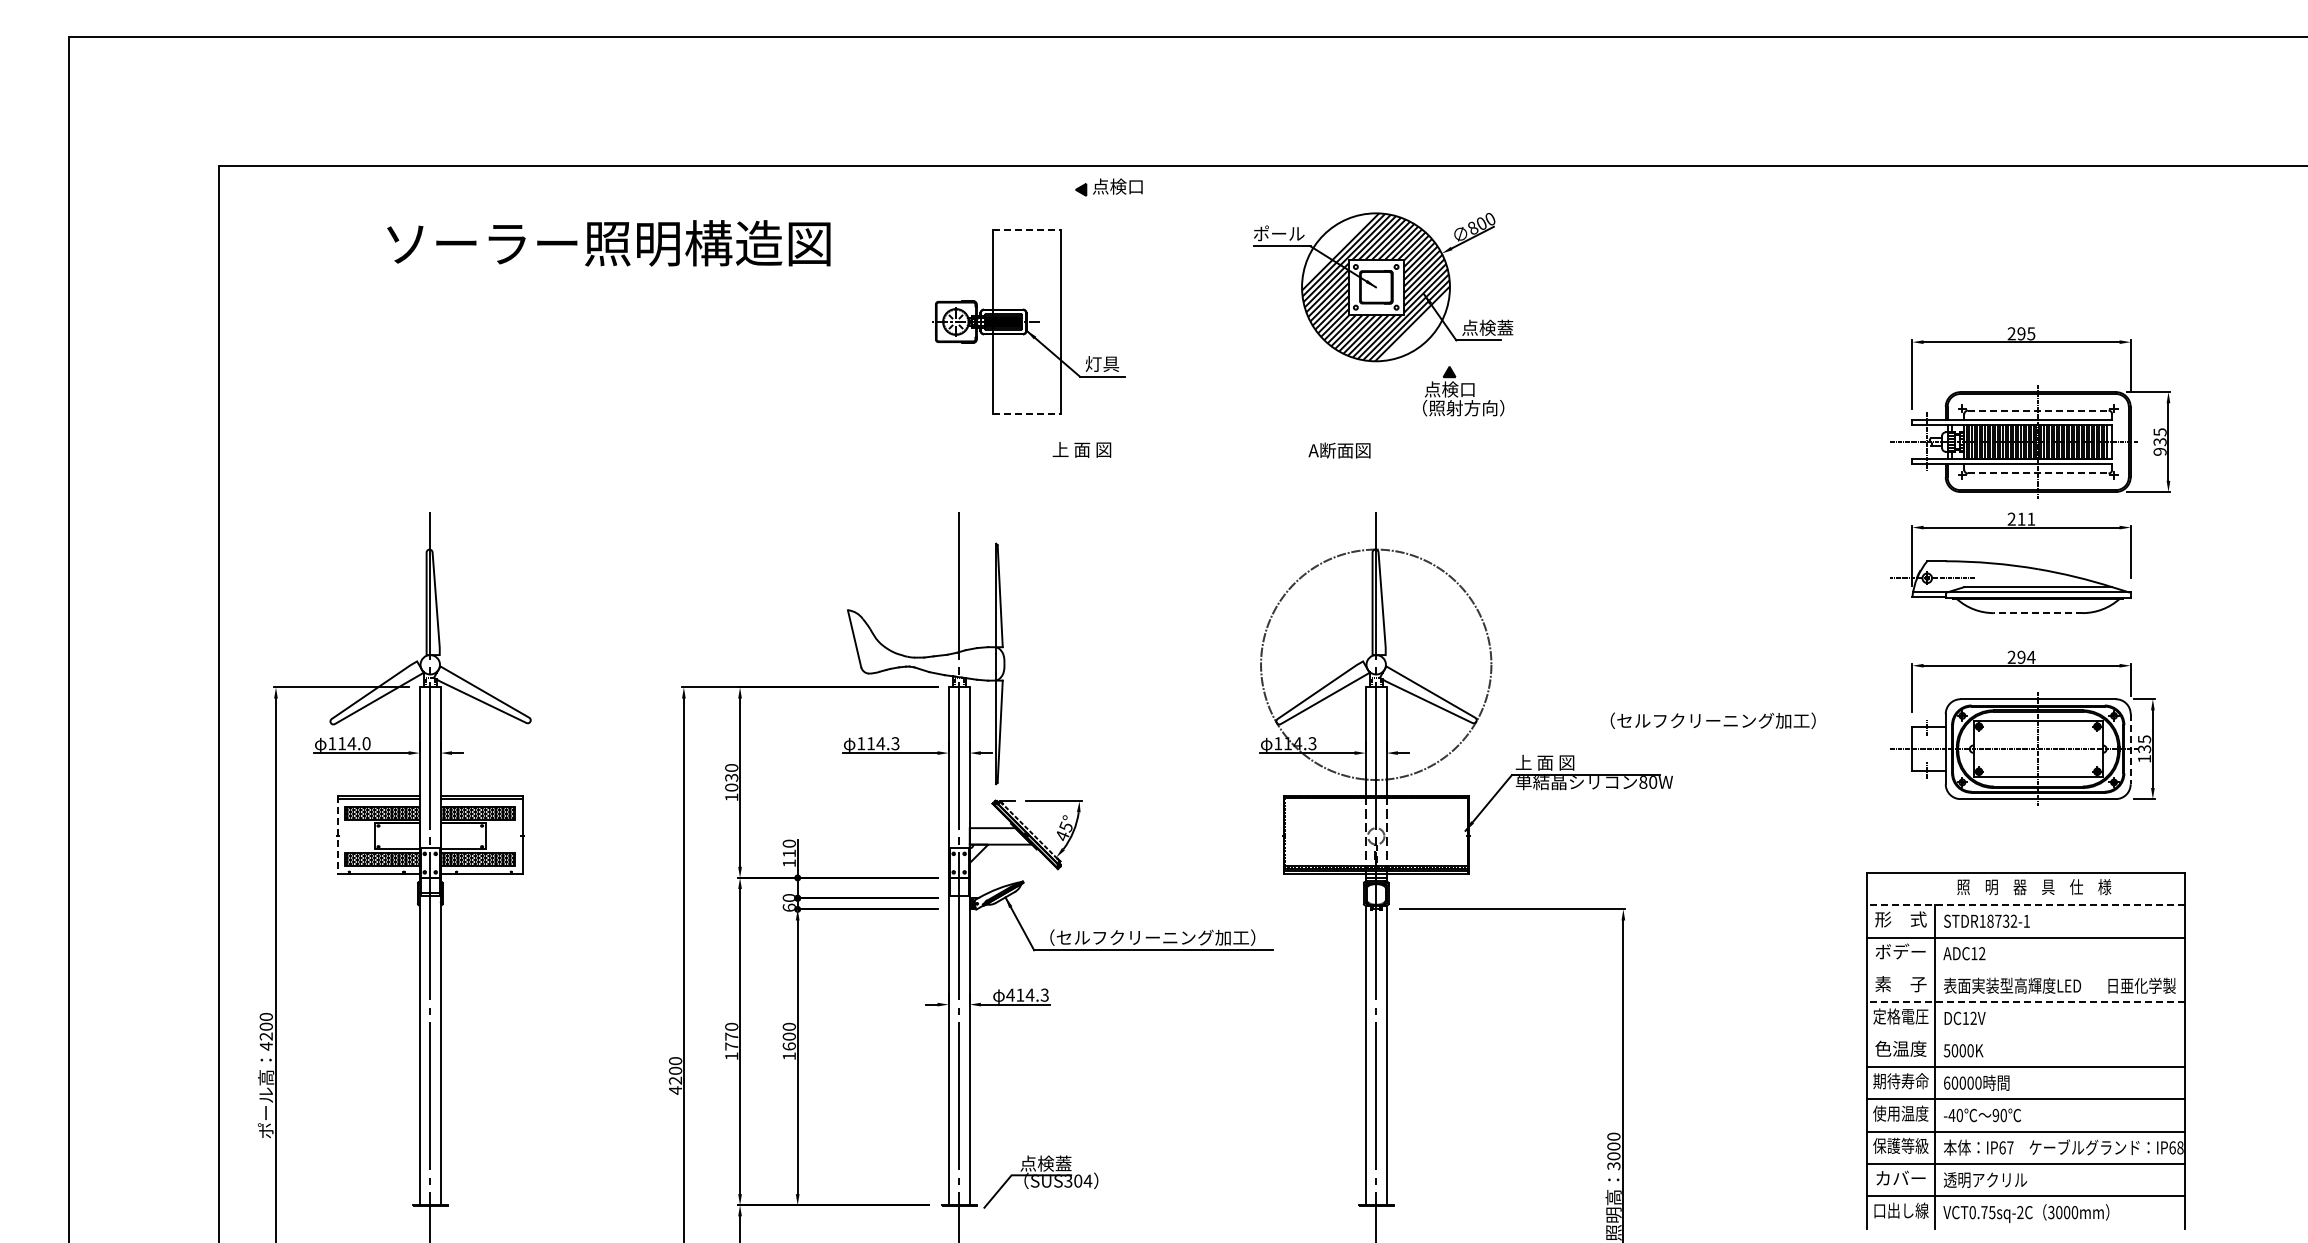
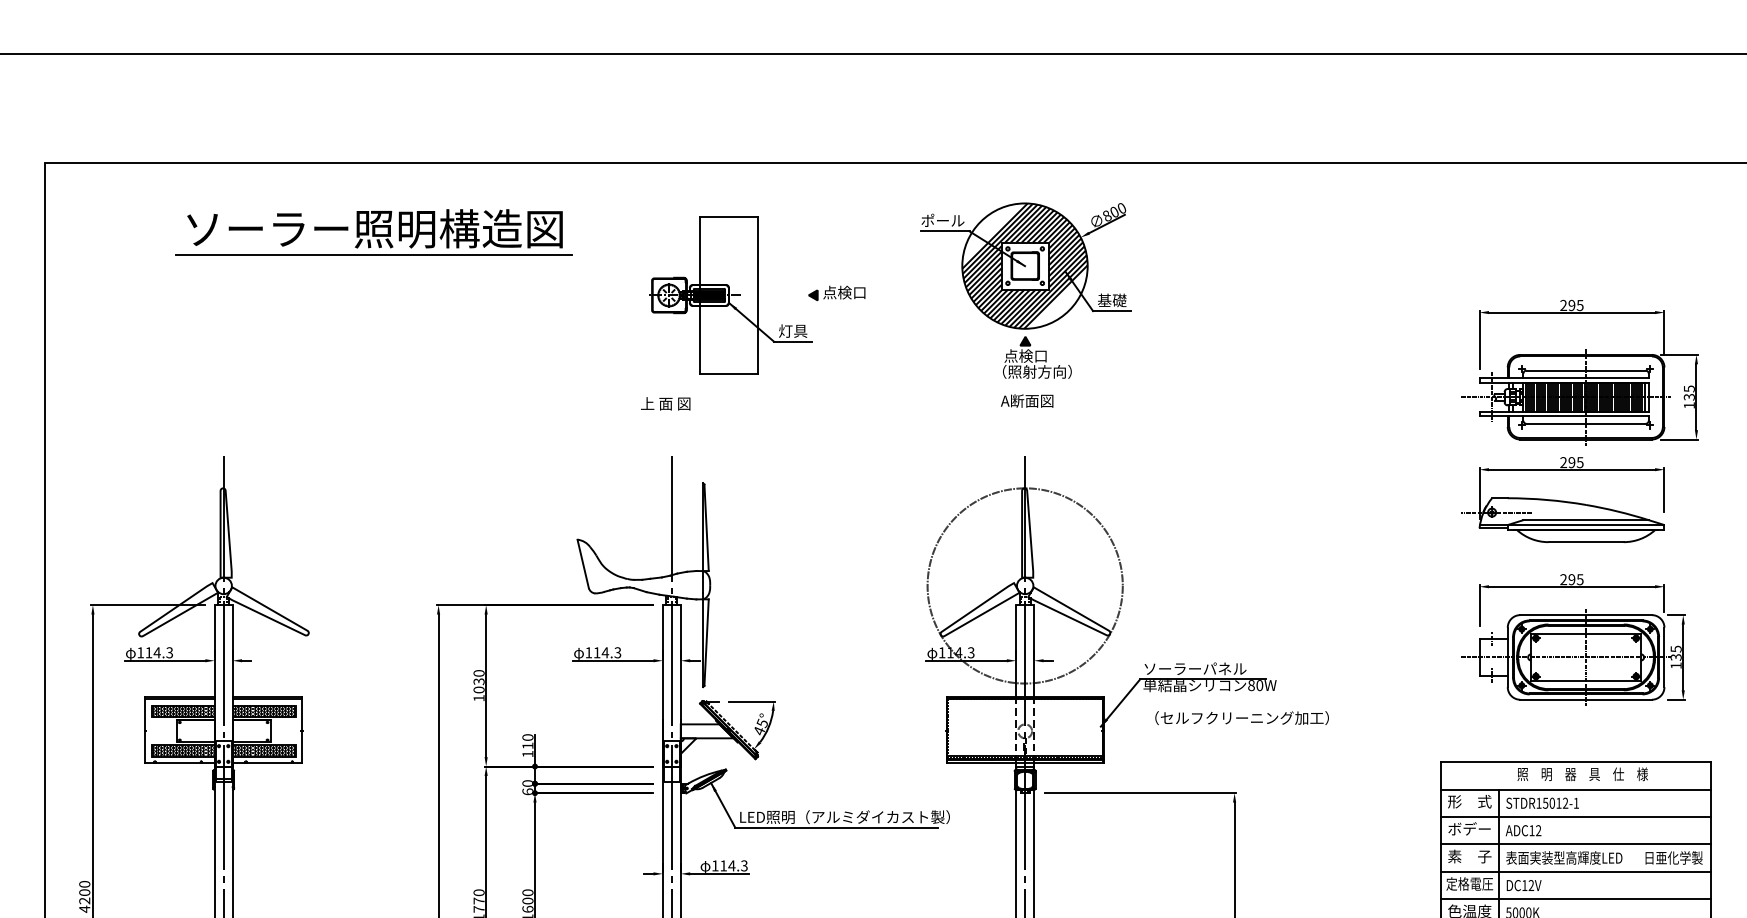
part: (1108, 187) -> (836, 293), moved
line: (1027, 229) -> (729, 217), dashed -> solid
line: (607, 274) -> (373, 255), added
text: (1487, 327) -> (1119, 300), 点検蓋 -> 基礎
part: (1463, 391) -> (1037, 357), moved
line: (2038, 410) -> (1586, 370), dashed -> solid
line: (1027, 414) -> (729, 373), dashed -> solid
text: (1081, 449) -> (665, 403), moved
text: (1339, 450) -> (1027, 400), moved
text: (2159, 451) -> (1688, 405), 935 -> 135
line: (2038, 473) -> (1586, 423), dashed -> solid
text: (2026, 518) -> (1576, 461), 211 -> 295
line: (2037, 613) -> (1585, 542), dashed -> solid
text: (2030, 657) -> (1579, 579), 294 -> 295
text: (1712, 720) -> (1241, 717), moved
text: (366, 743) -> (169, 652), 114.0 -> 114.3
line: (2130, 749) -> (1664, 657), dashed -> solid
text: (1576, 762) -> (1194, 668), 上 面 図 -> ソーラーパネル
line: (337, 835) -> (145, 730), dashed -> solid
line: (2025, 905) -> (1575, 789), dashed -> solid
text: (1998, 920) -> (1552, 802), STDR18732-1 -> STDR15012-1
text: (1163, 937) -> (844, 817), （セルフクリーニング加工） -> LED照明（アルミダイカスト製）
line: (2025, 969) -> (1575, 844), added
text: (1010, 994) -> (715, 865), 414.3 -> 114.3
line: (2025, 1002) -> (1575, 872), dashed -> solid
line: (2025, 1034) -> (1575, 899), added

